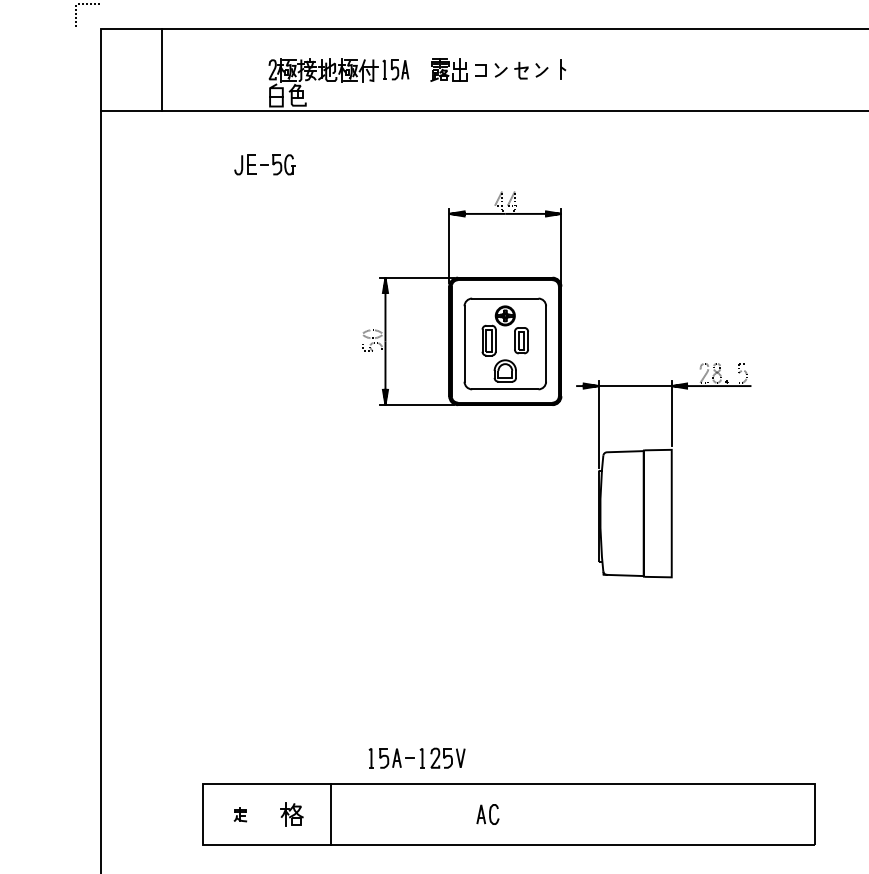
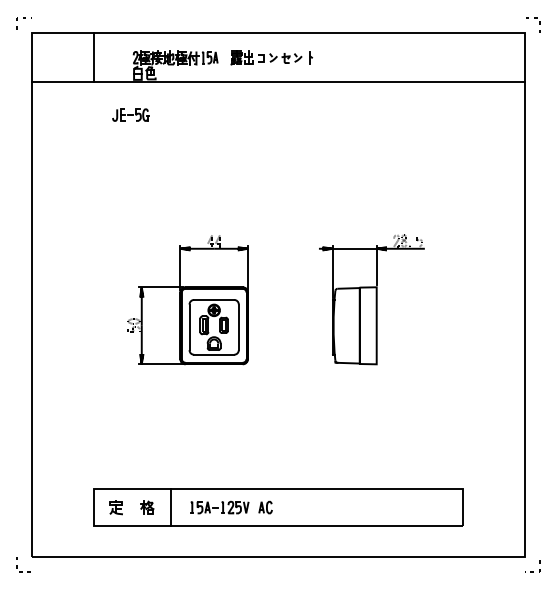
line: (161, 69) -> (93, 57), moved
part: (461, 299) -> (187, 300), moved
part: (416, 758) -> (219, 507), moved
part: (239, 814) -> (115, 507), size x1.67

